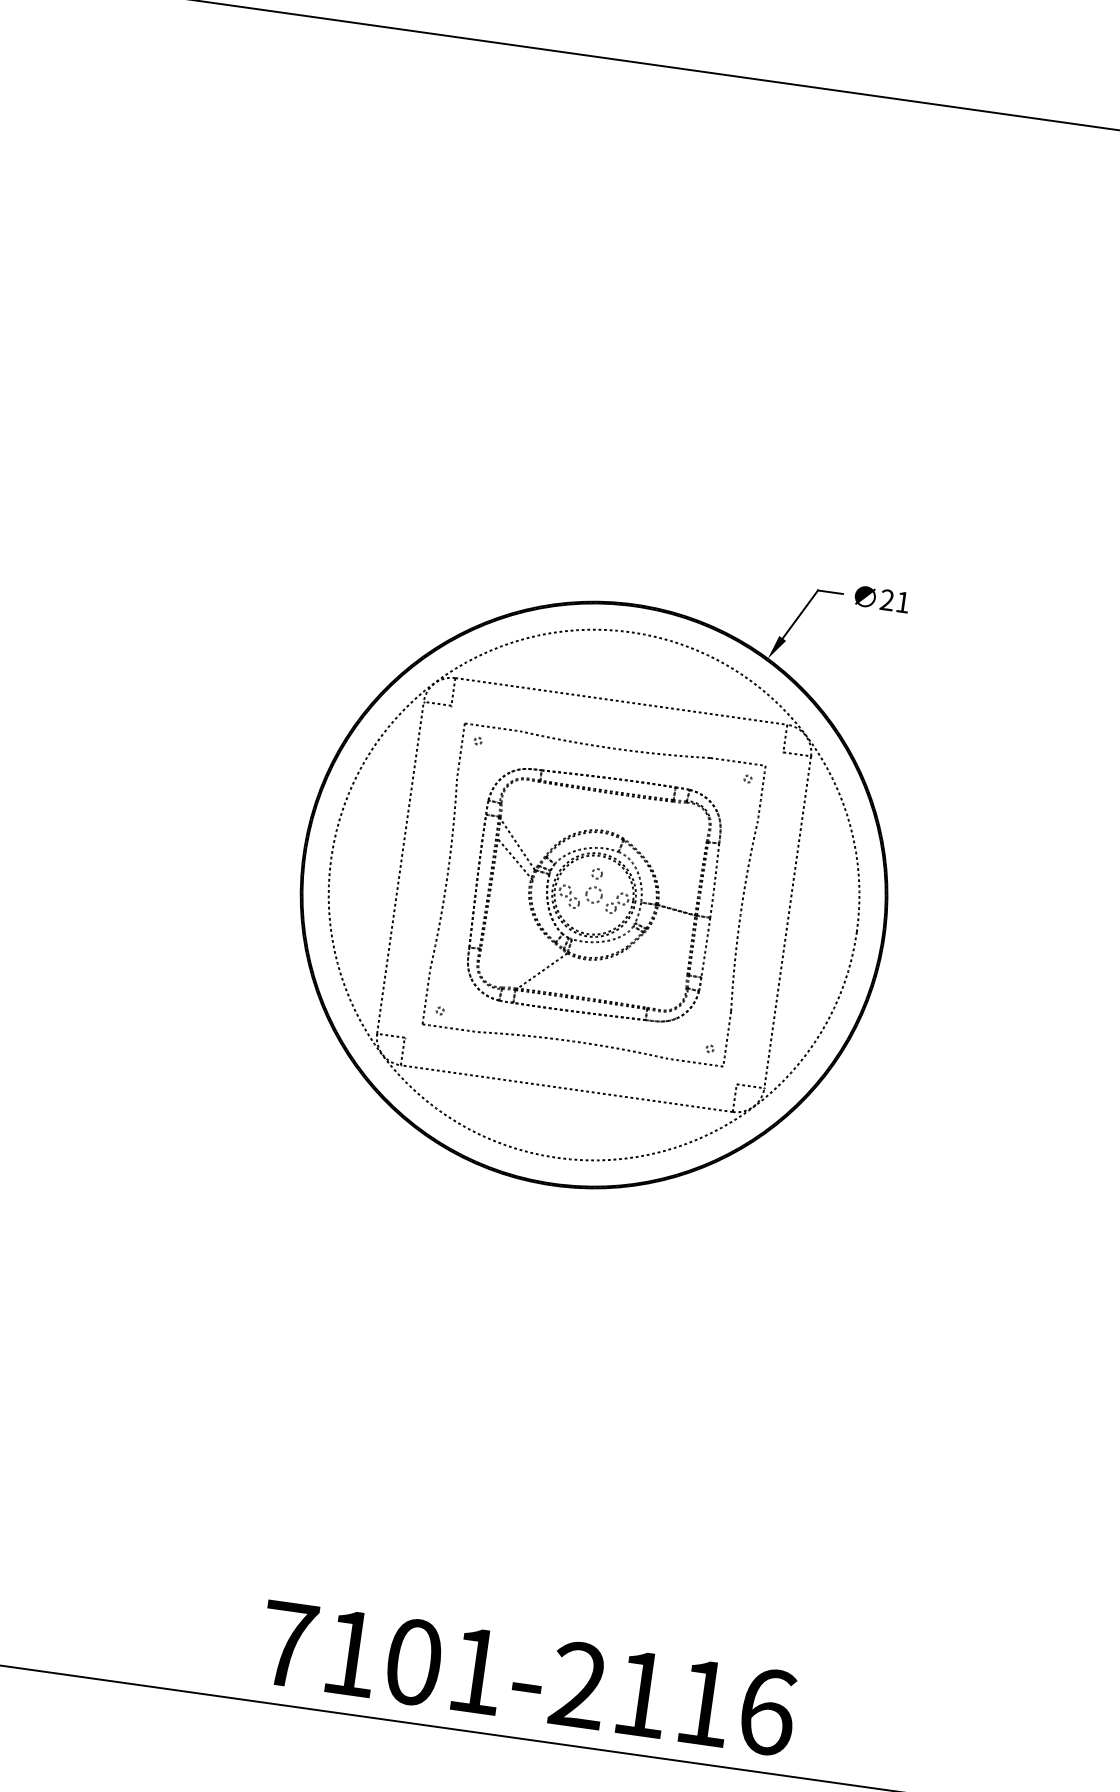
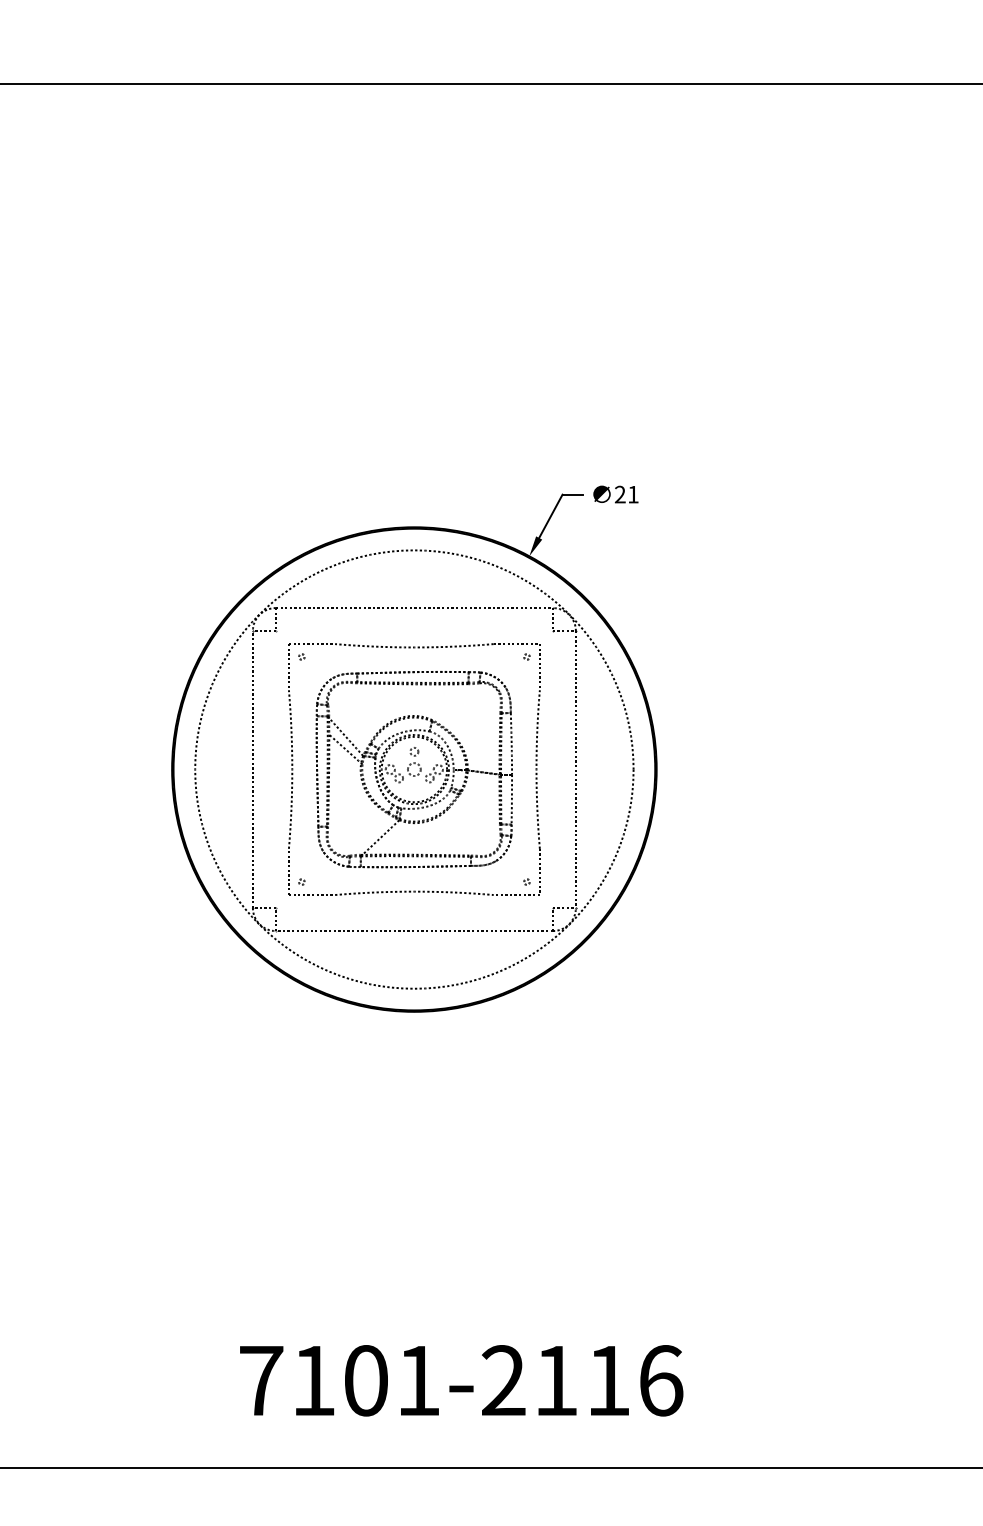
text: (528, 1677) -> (461, 1380), moved

